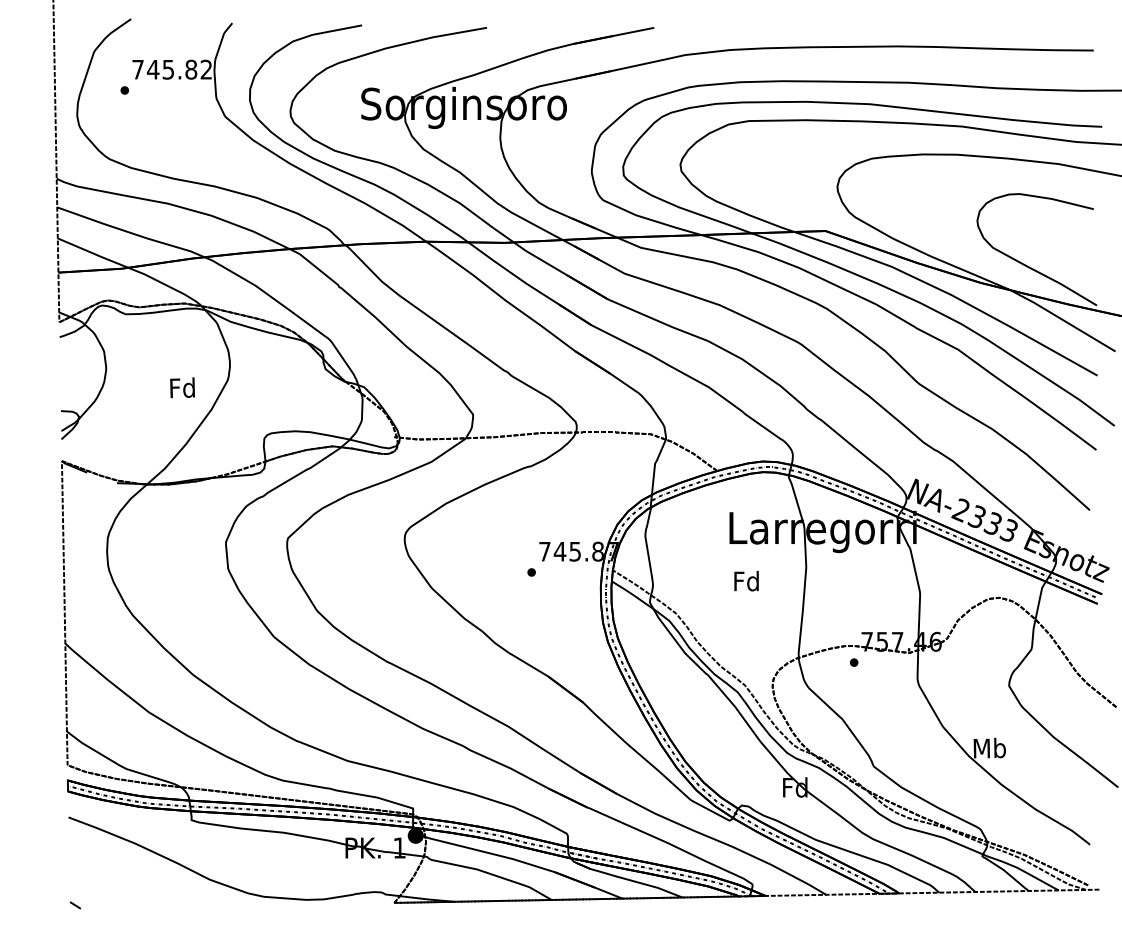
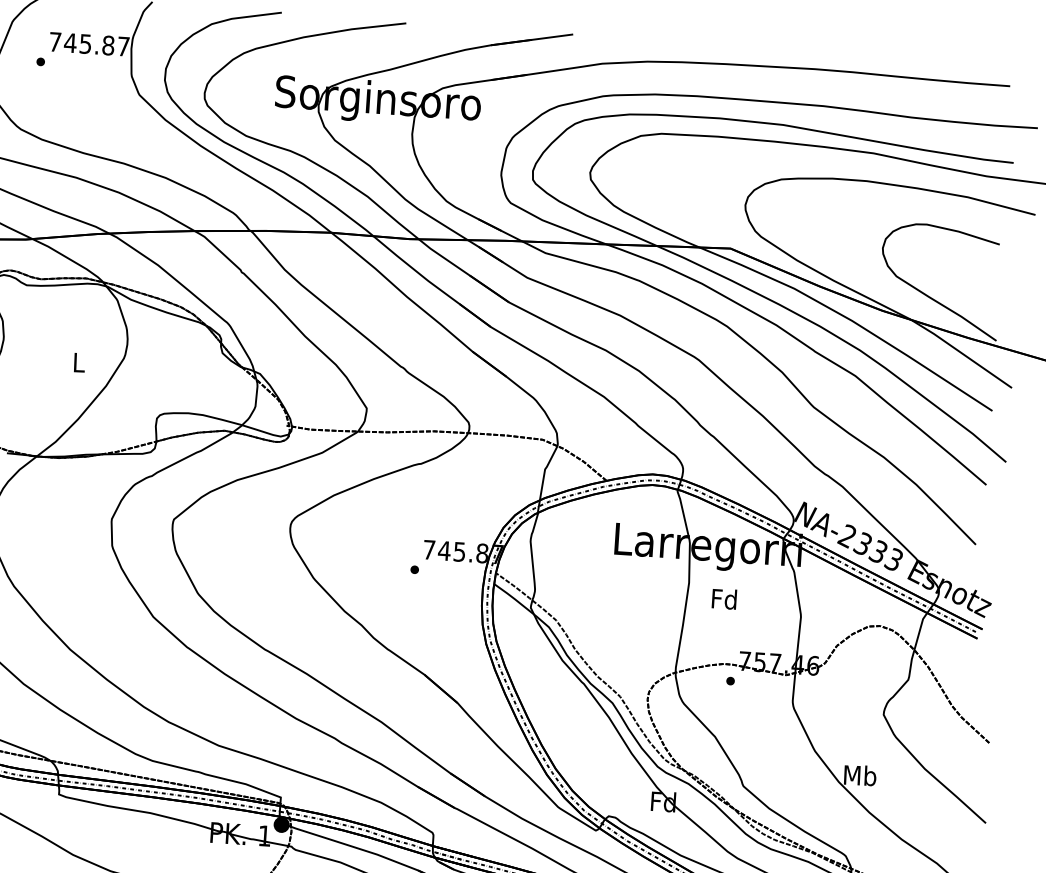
text: (206, 69) -> (123, 46), 745.82 -> 745.87
text: (182, 387) -> (78, 362), Fd -> L
text: (746, 581) -> (724, 599), moved

